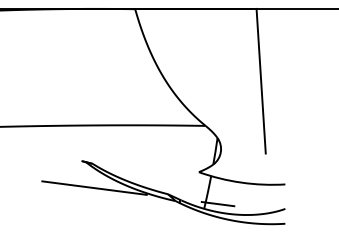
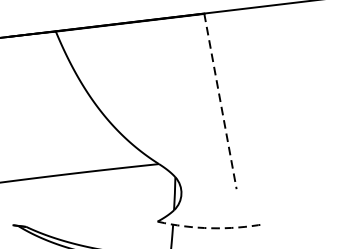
line: (261, 81) -> (220, 101), solid -> dashed
arc: (241, 182) -> (211, 228), solid -> dashed

